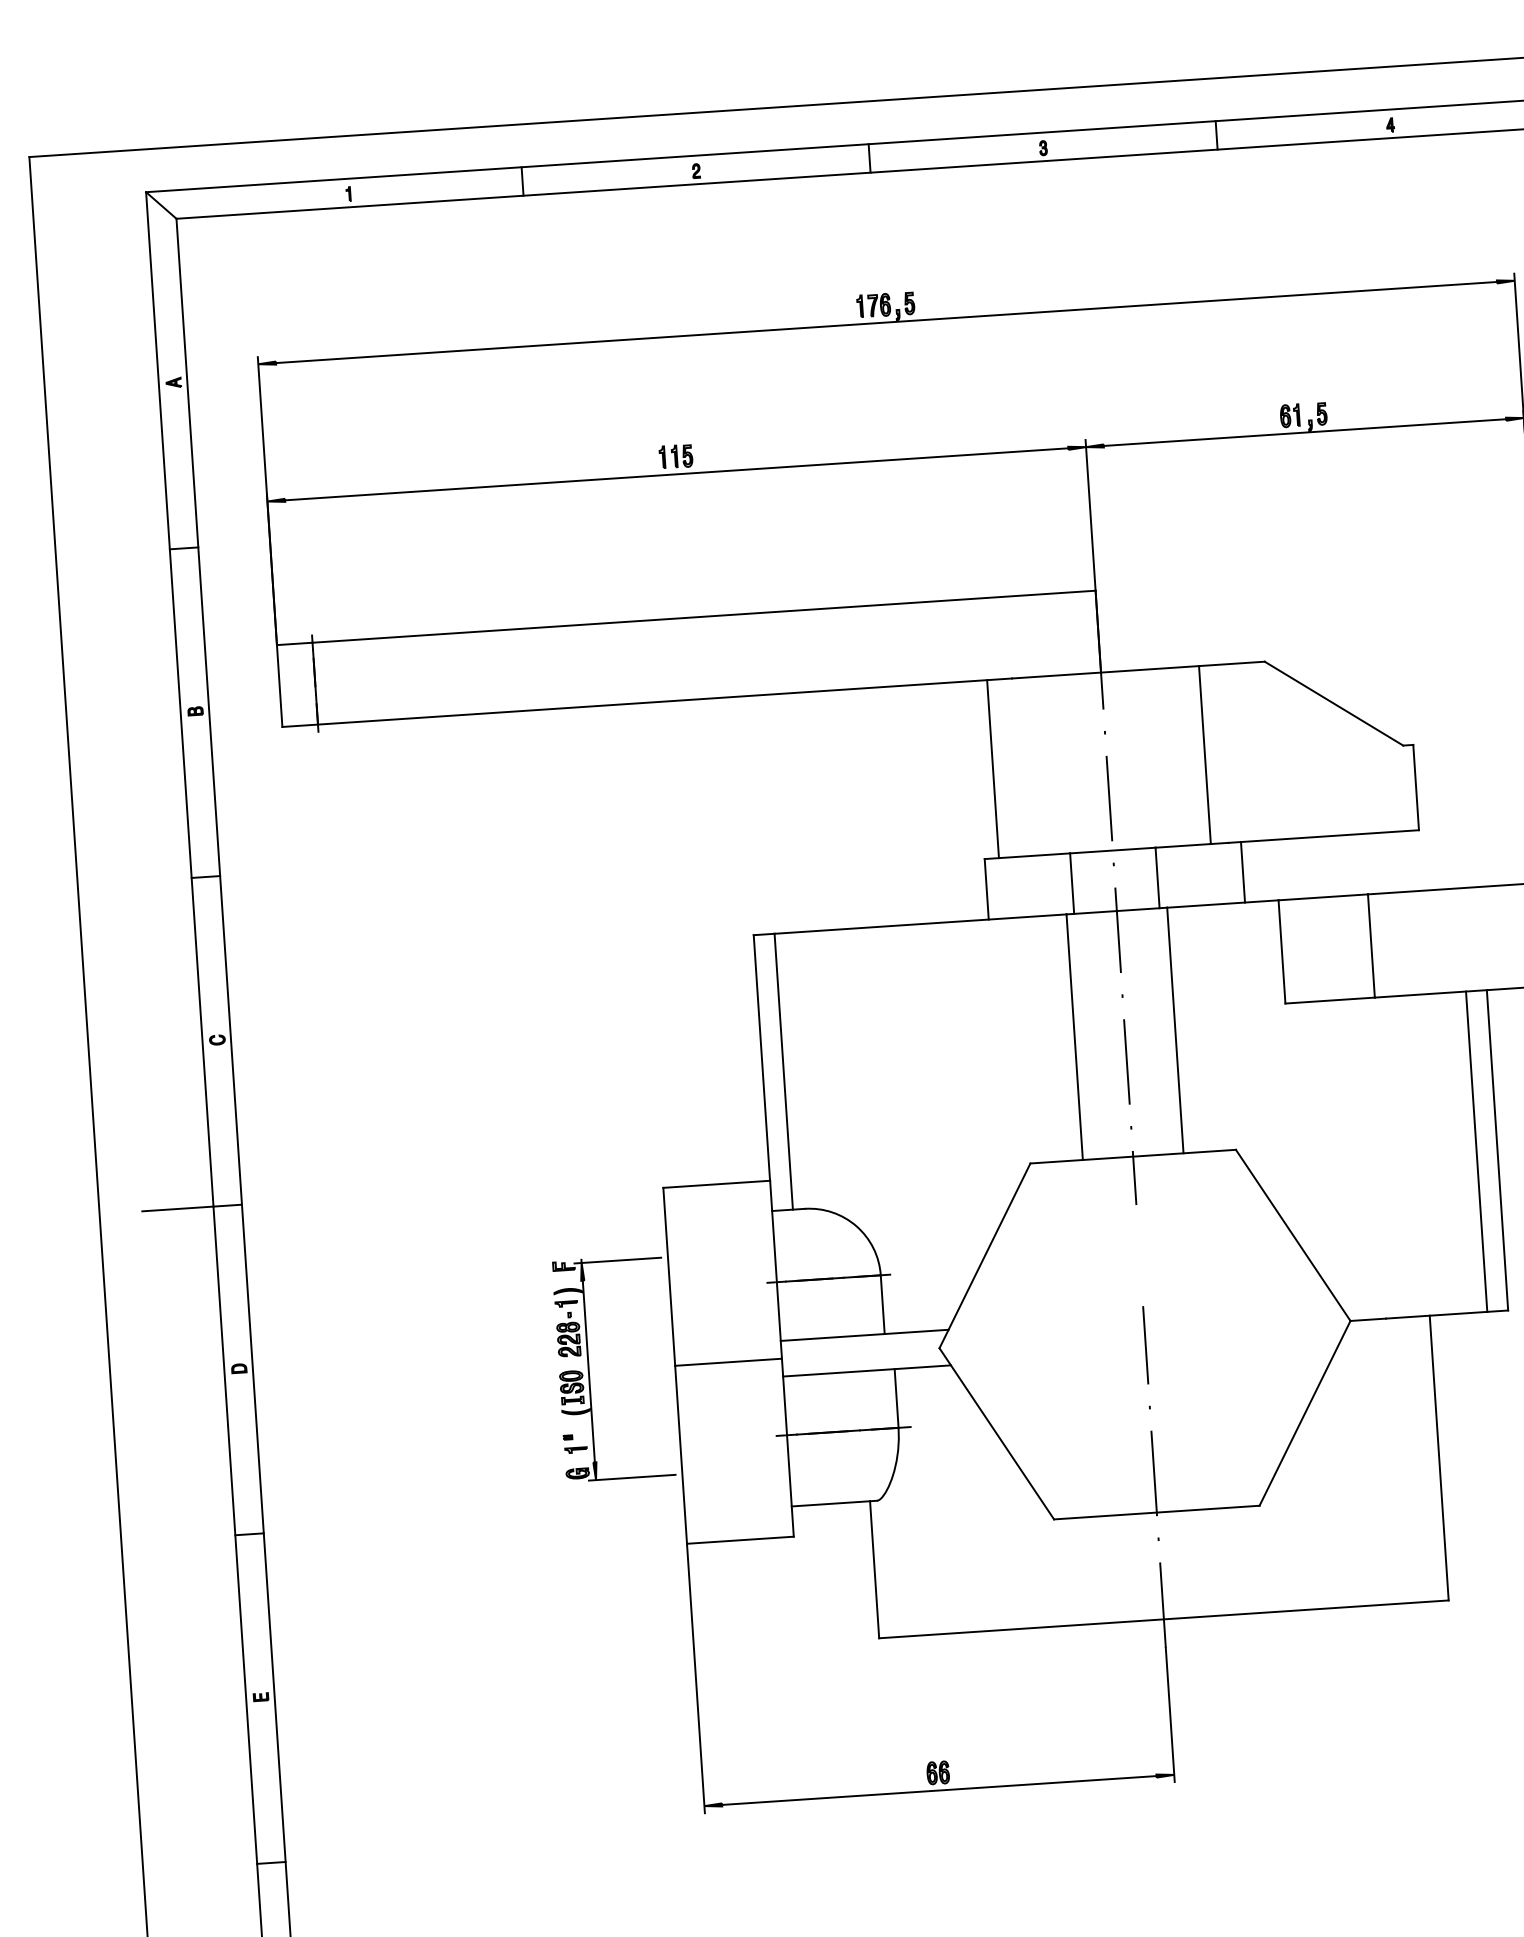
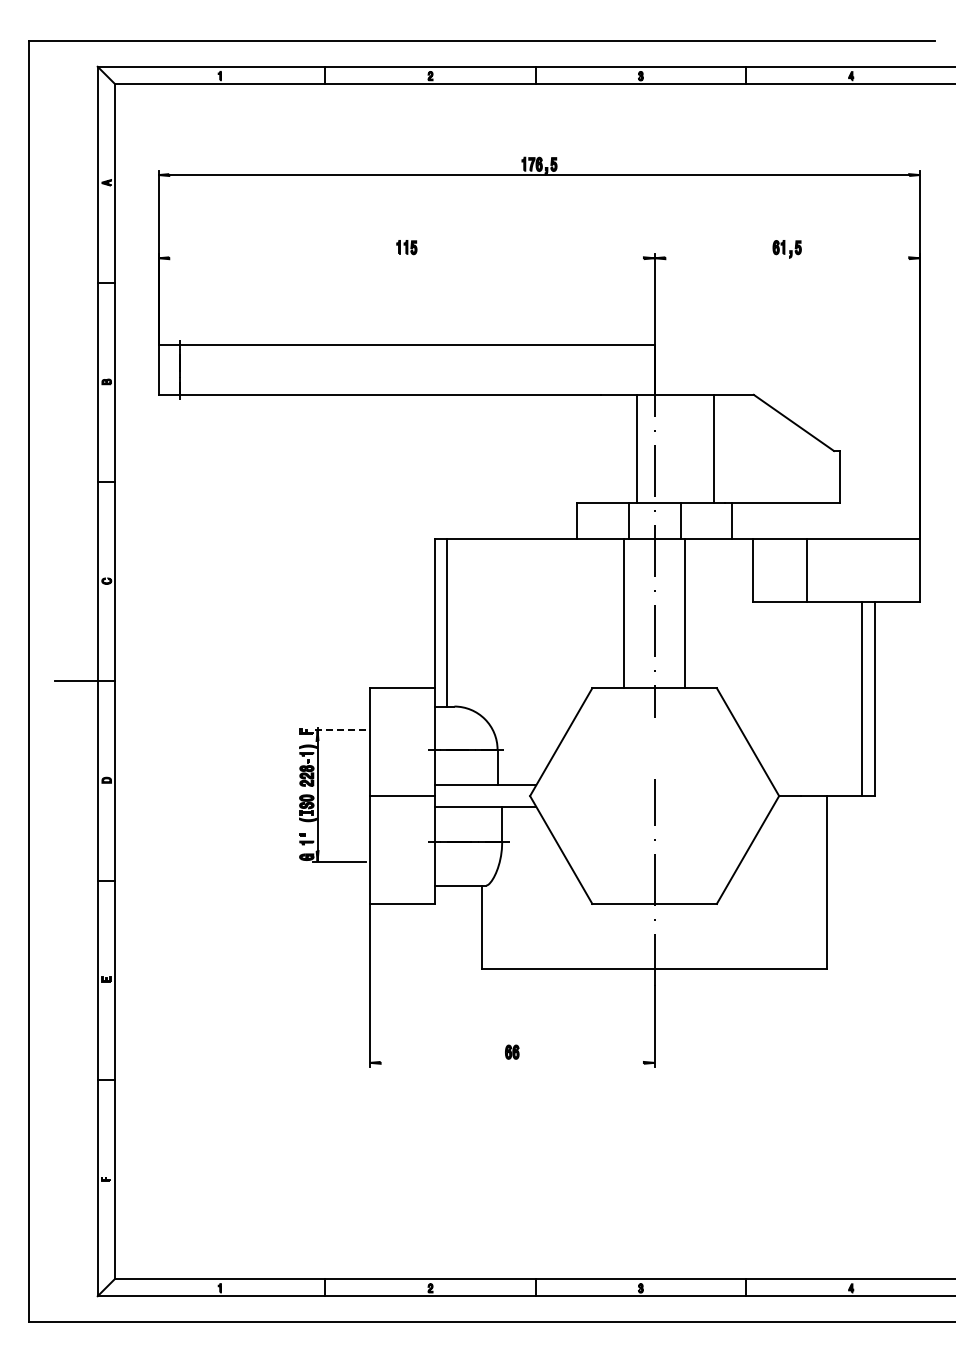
line: (1305, 432) -> (787, 258), removed
line: (676, 474) -> (406, 258), removed
line: (992, 768) -> (636, 448), moved
line: (617, 1260) -> (339, 730), solid -> dashed
line: (938, 1789) -> (511, 1062), removed

